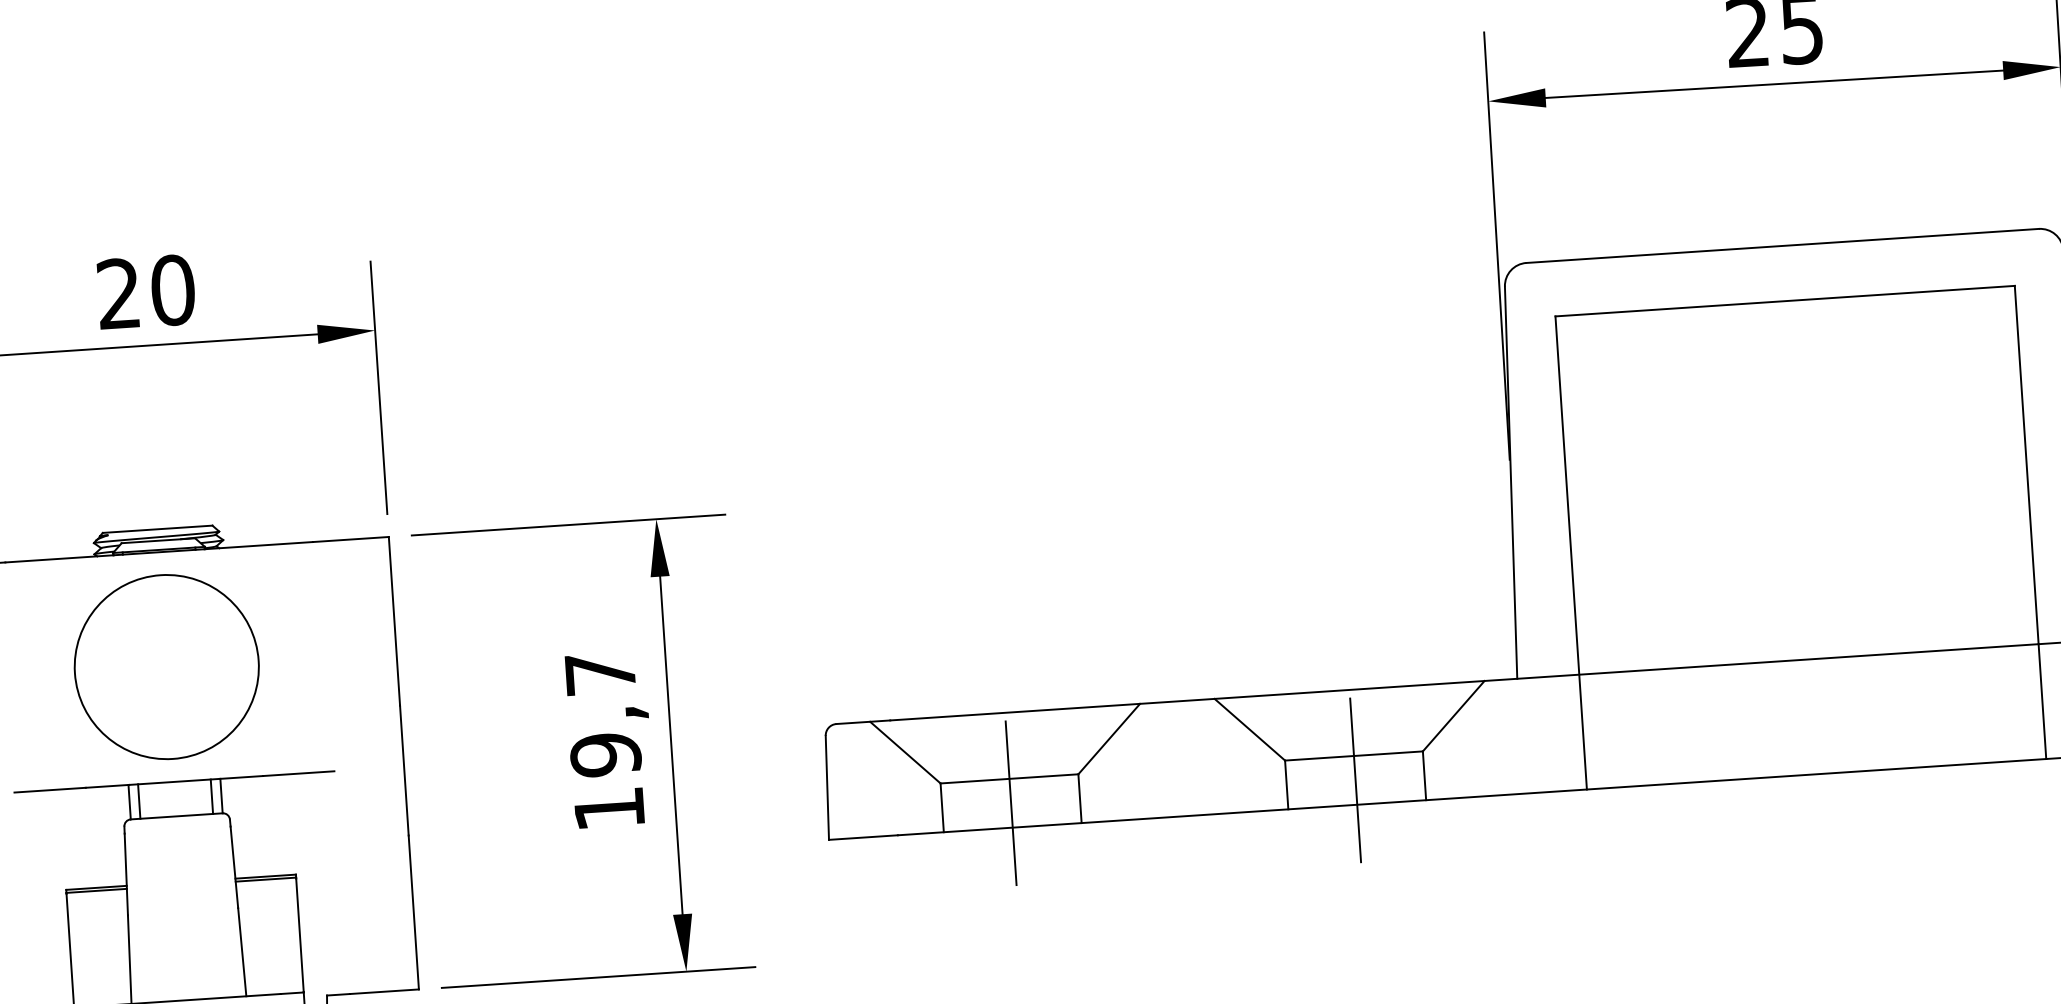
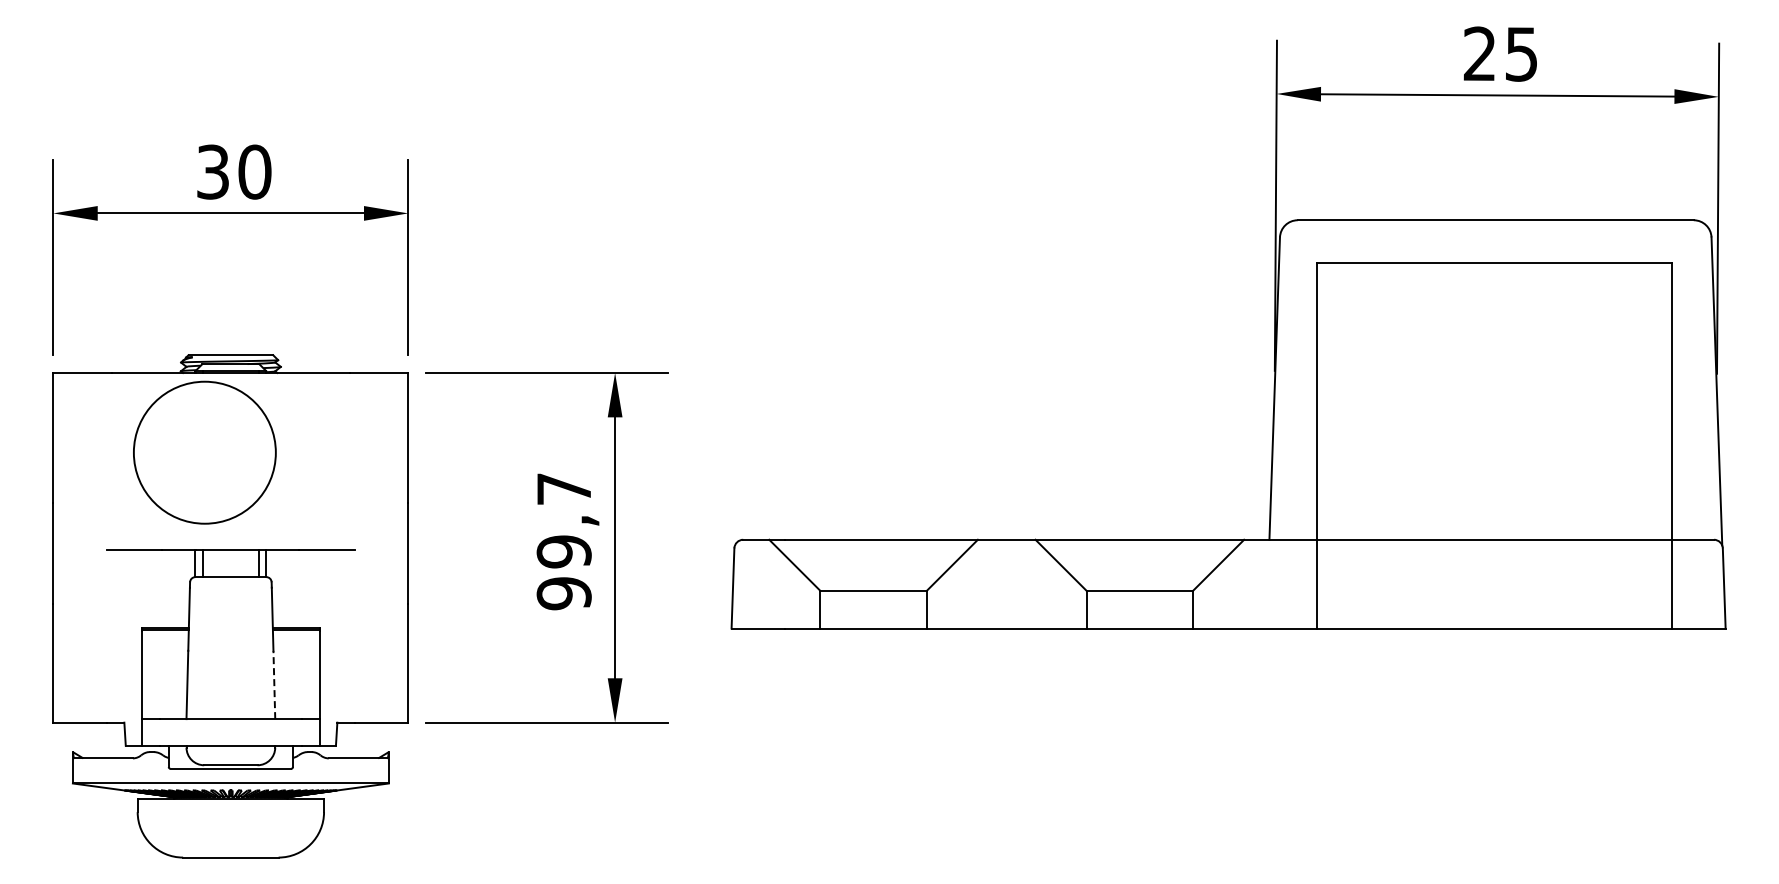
text: (118, 293) -> (212, 171), 20 -> 30
circle: (166, 666) -> (204, 452), moved
line: (1355, 780) -> (1139, 609), removed
line: (1010, 803) -> (873, 609), removed
text: (608, 808) -> (563, 593), 19,7 -> 99,7
line: (242, 951) -> (274, 684), solid -> dashed

